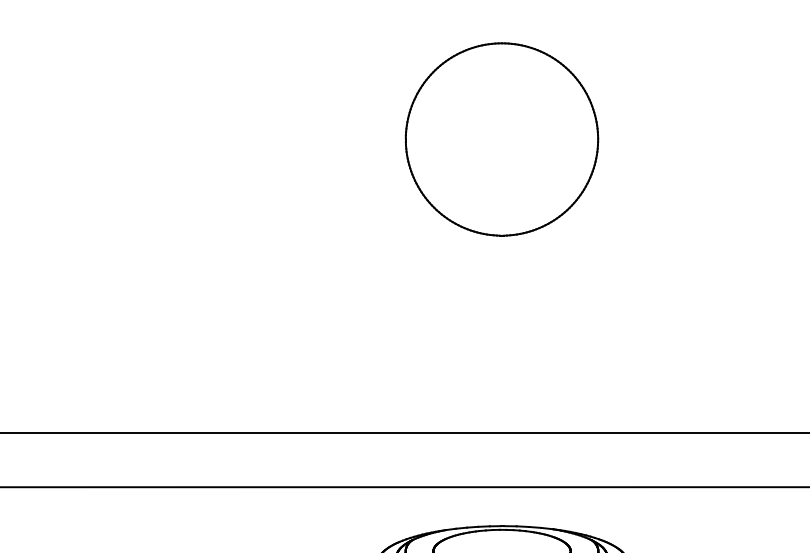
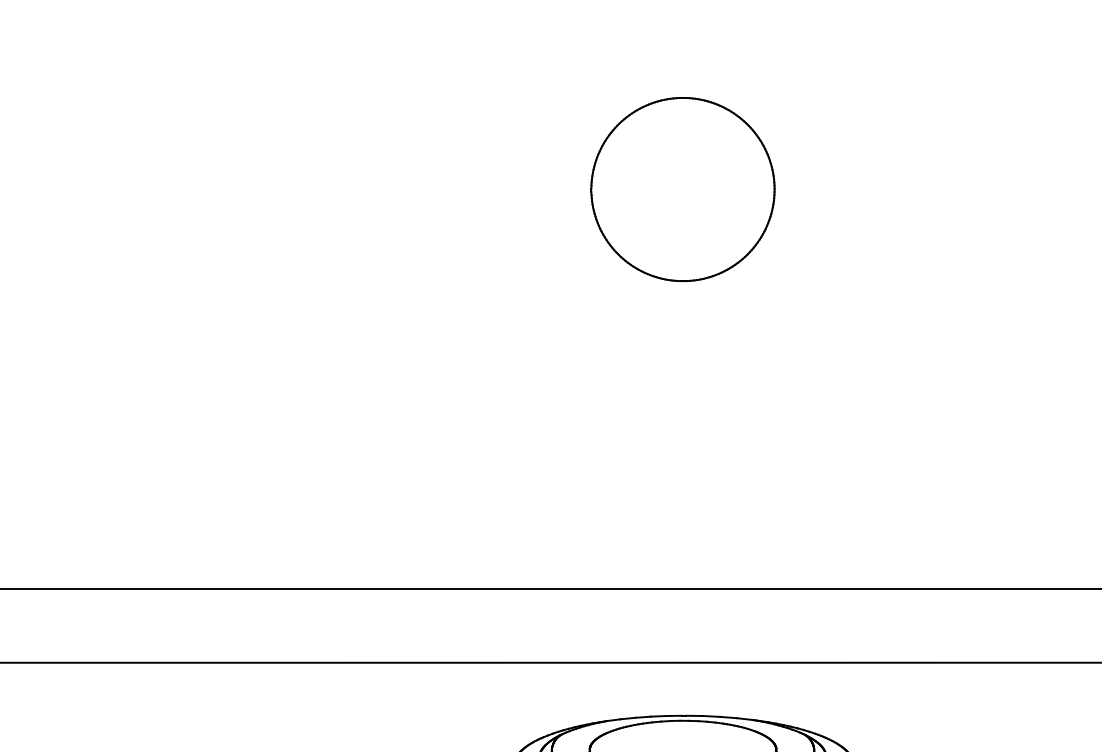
part: (501, 139) -> (682, 189), size x0.7

